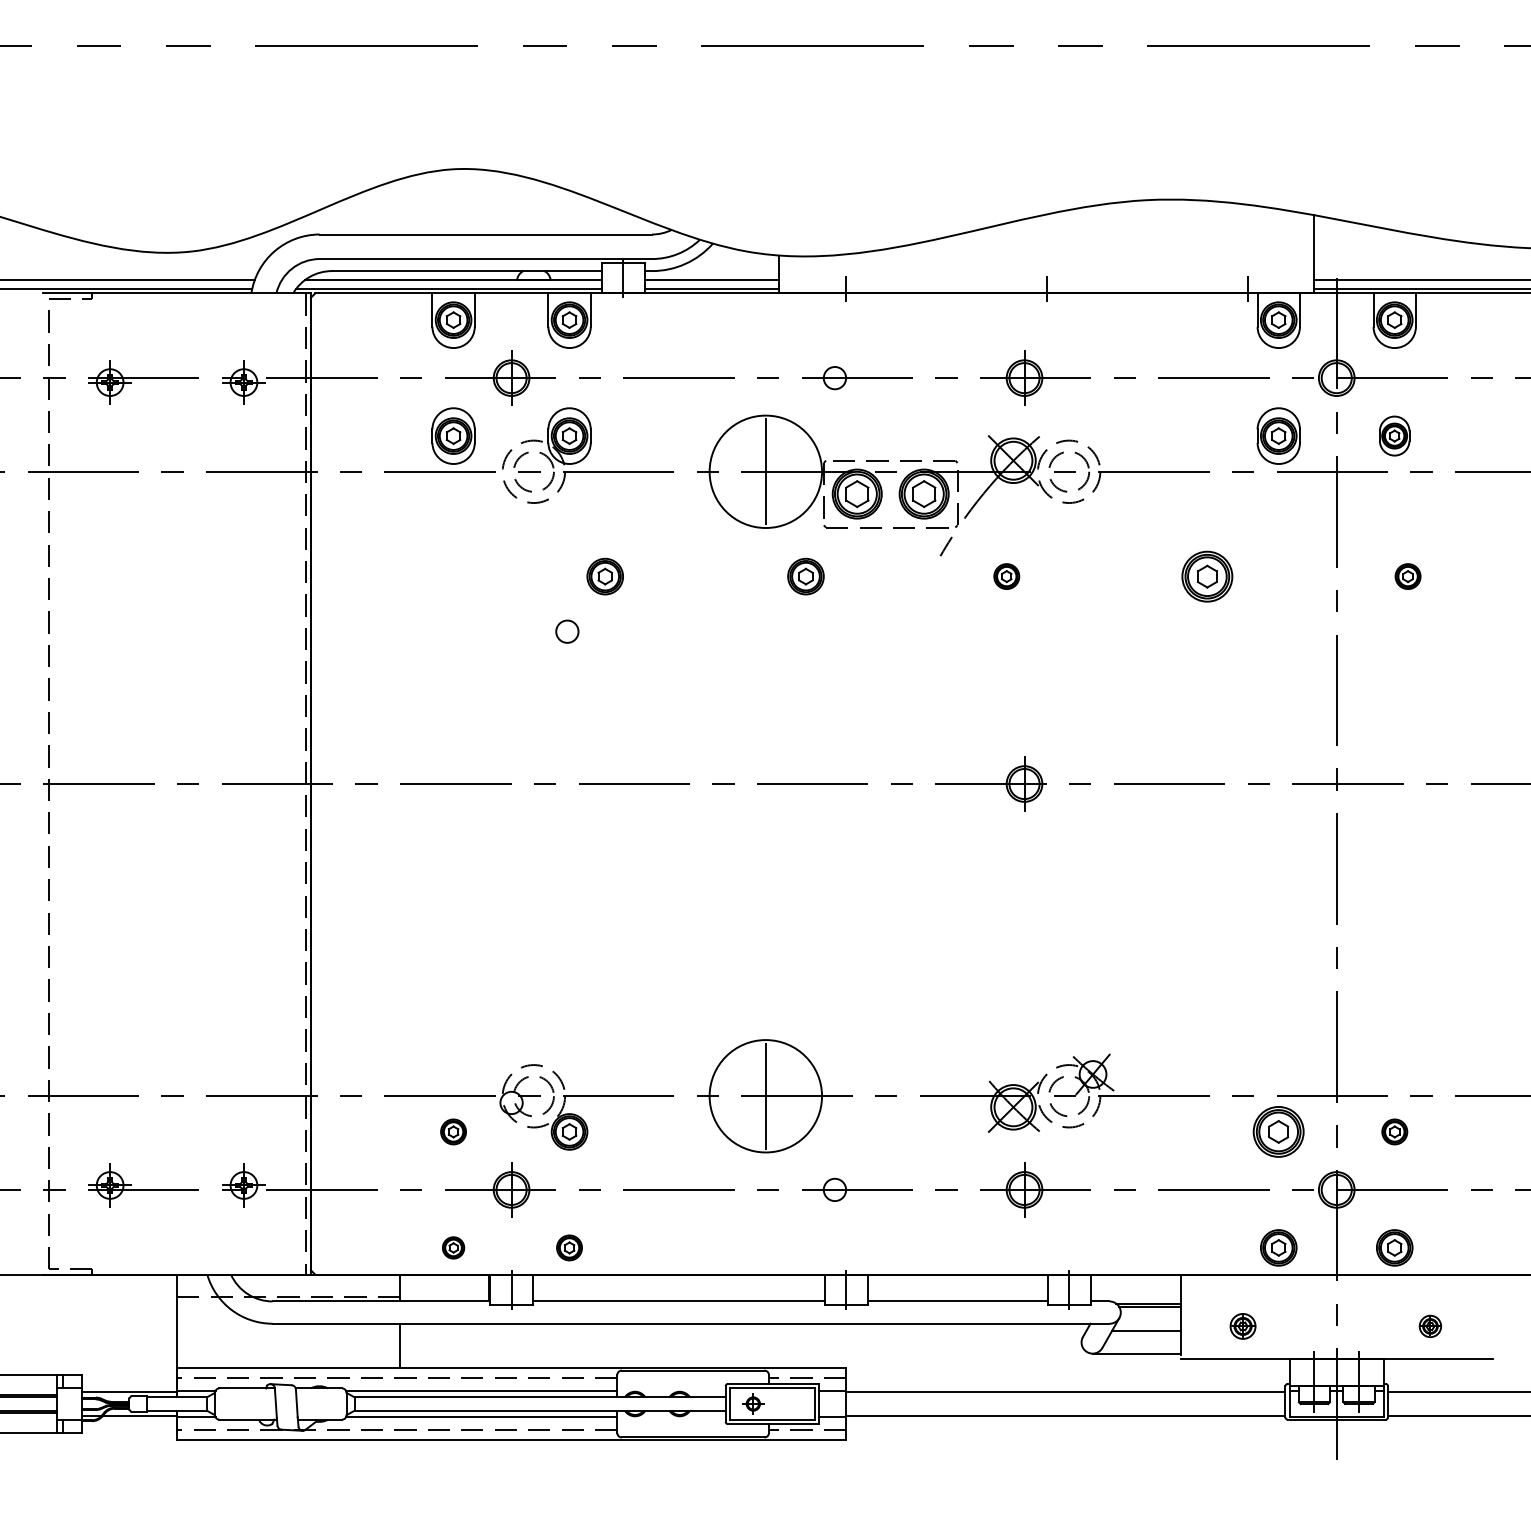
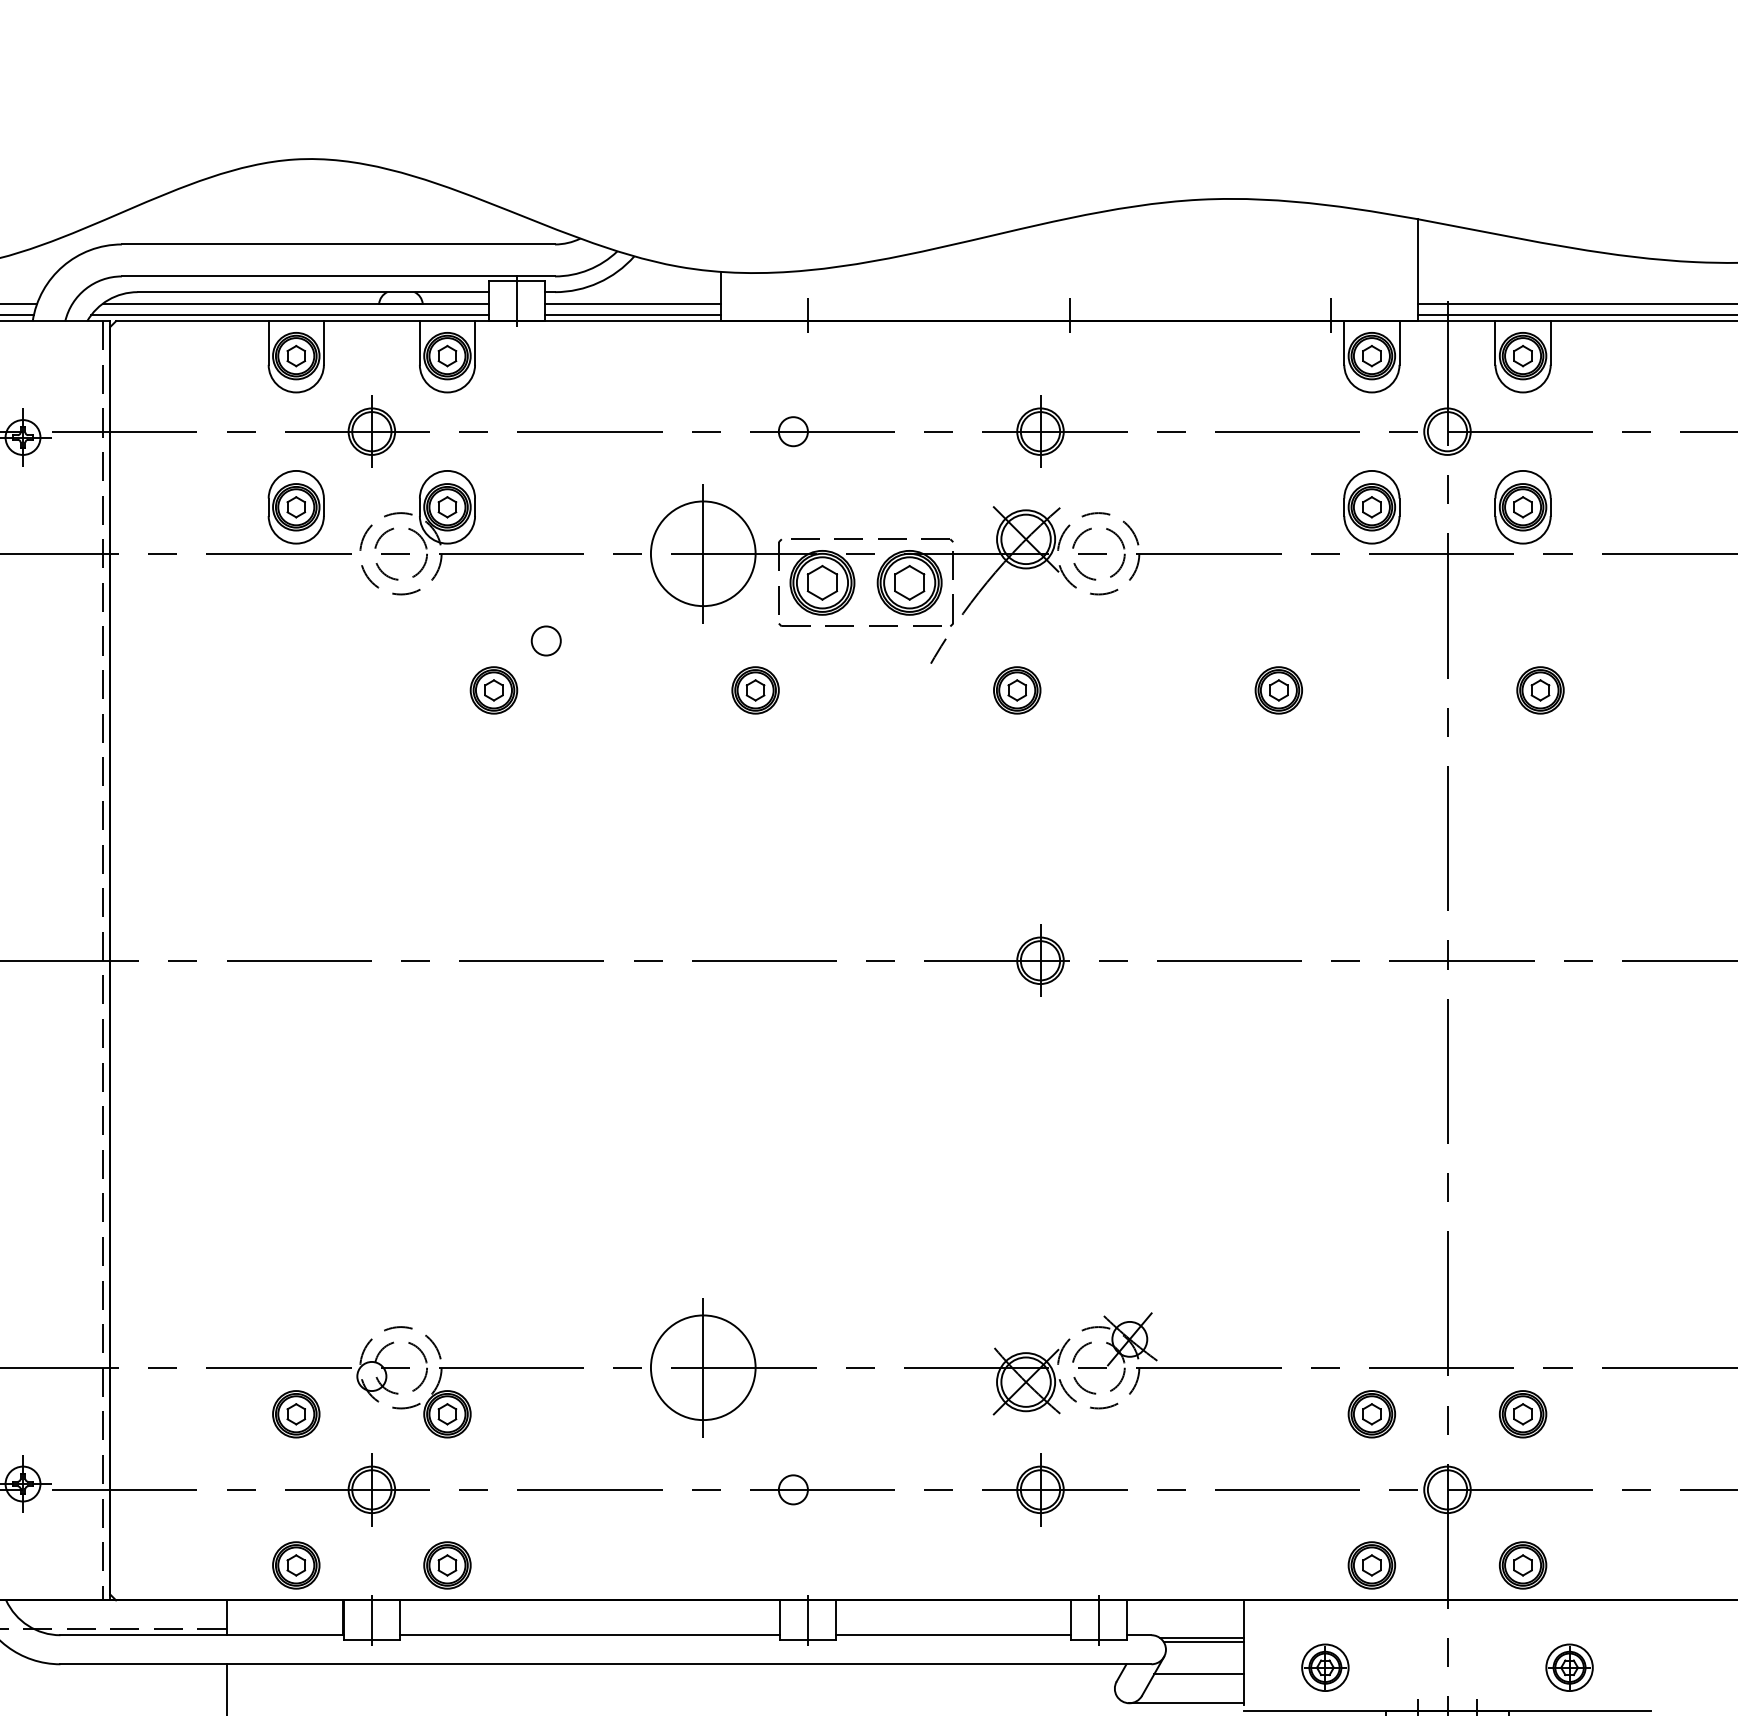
part: (1394, 435) -> (1522, 506), size x1.43
circle: (765, 471) -> (702, 553), size x0.71
part: (1006, 576) -> (1016, 690), size x1.43
part: (1207, 576) -> (1279, 690), size x0.71
part: (1407, 576) -> (1539, 690), size x1.43
circle: (567, 631) -> (546, 640), moved
circle: (765, 1096) -> (702, 1368), size x0.71
part: (453, 1131) -> (296, 1413), size x1.43
part: (1278, 1131) -> (1371, 1413), size x0.71
part: (1394, 1131) -> (1522, 1413), size x1.43
part: (453, 1247) -> (296, 1564), size x1.67
part: (569, 1247) -> (447, 1564), size x1.43
part: (1242, 1326) -> (1324, 1667), size x1.43
part: (1430, 1326) -> (1569, 1667), size x1.67

